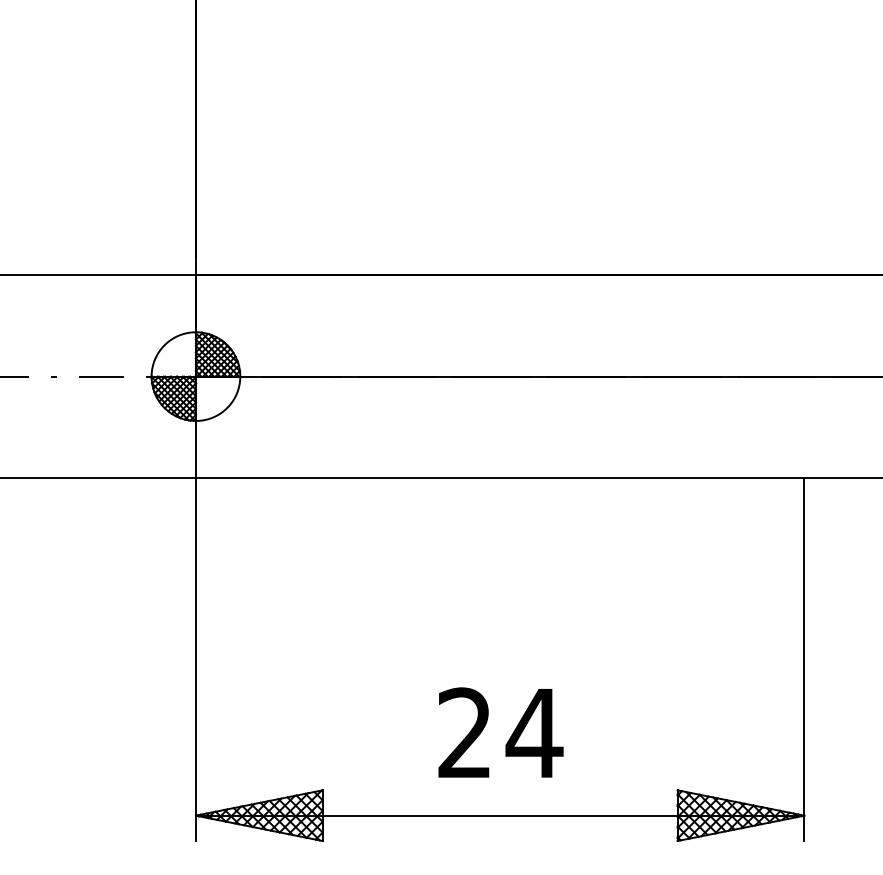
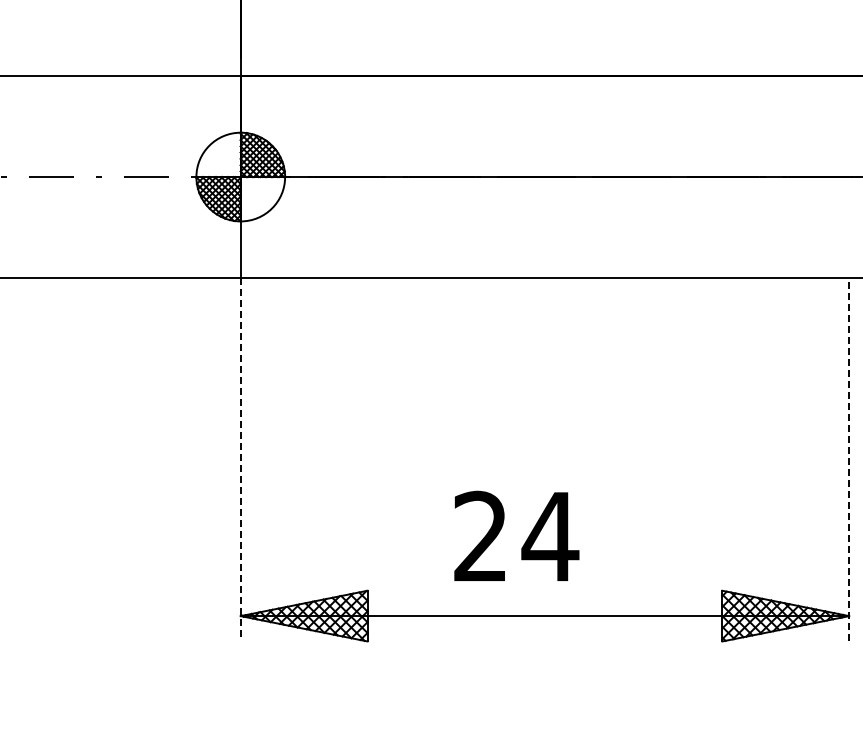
line: (804, 659) -> (849, 459), solid -> dashed
line: (195, 660) -> (240, 460), solid -> dashed
text: (500, 732) -> (516, 535), moved

